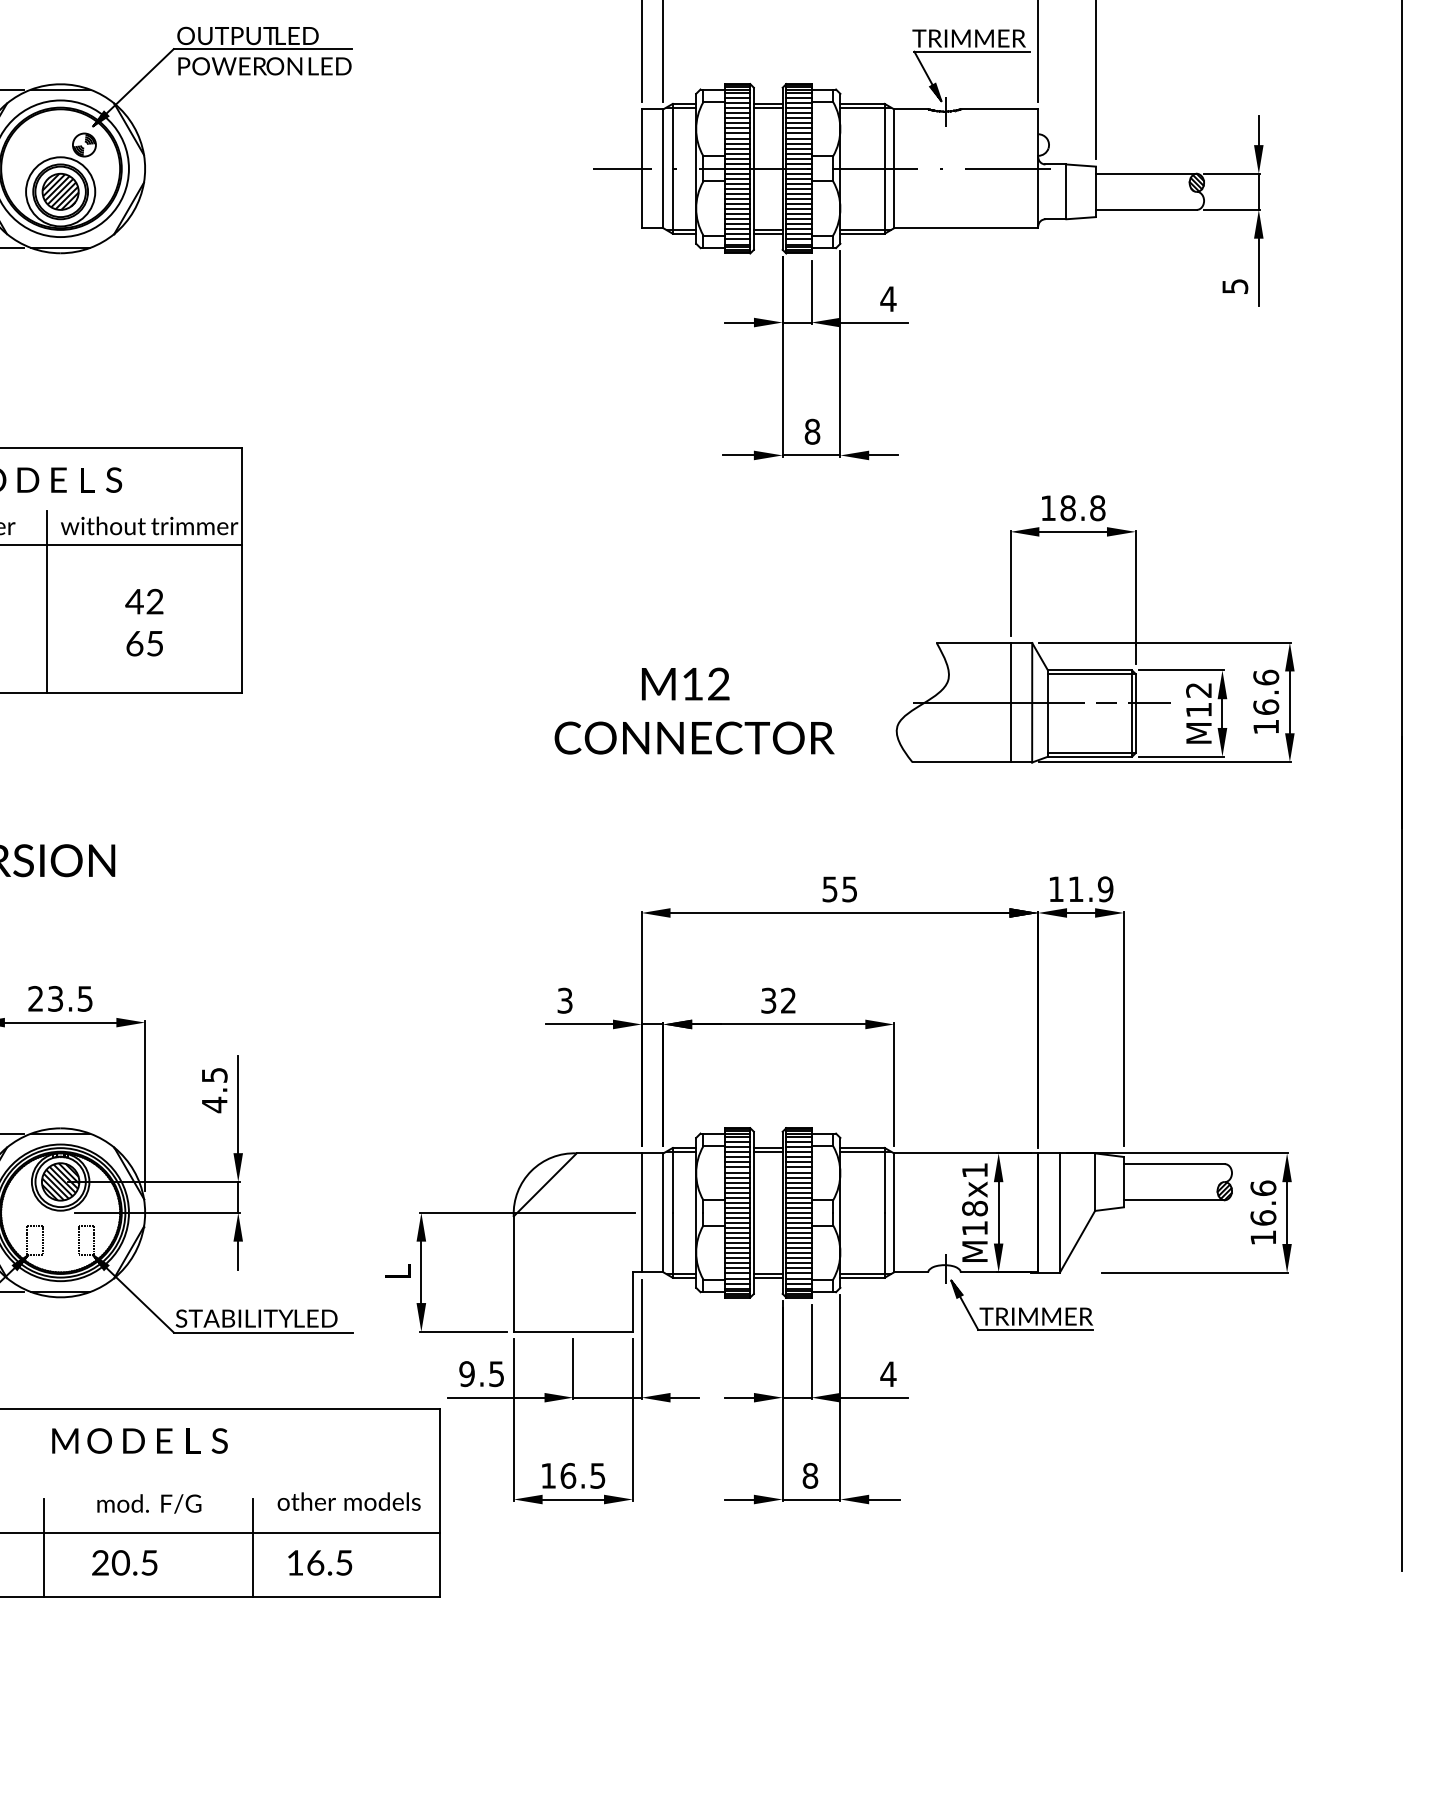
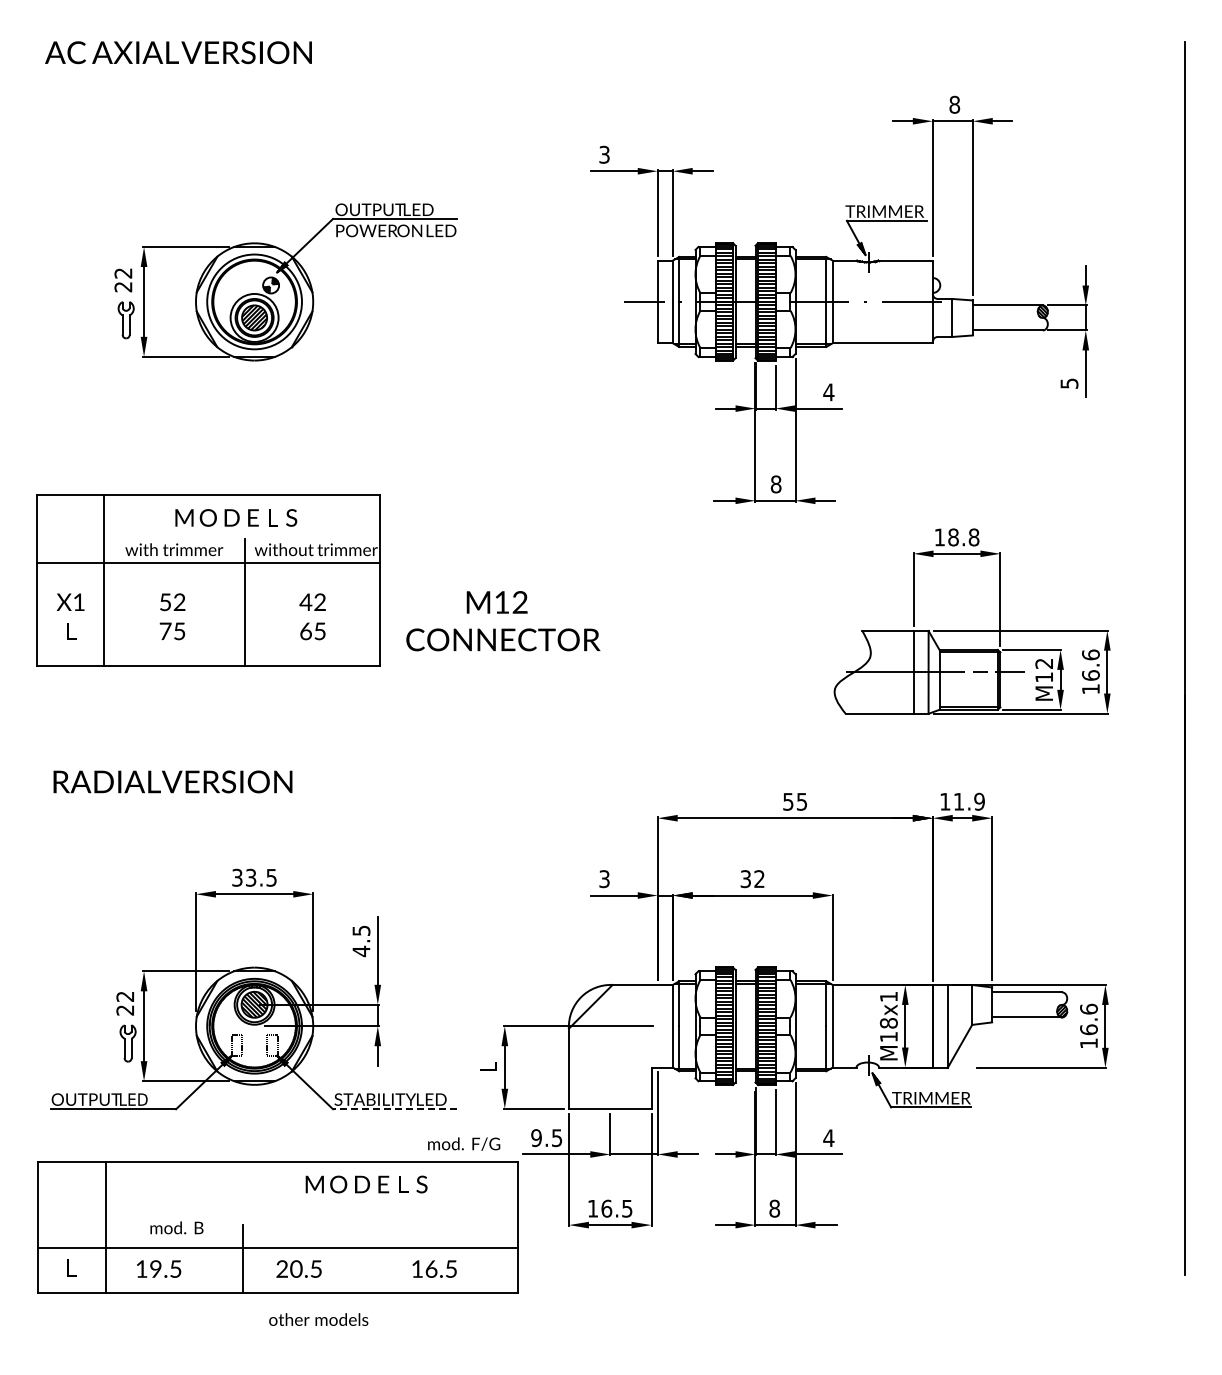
text: (694, 711) -> (503, 621), moved
text: (36, 998) -> (237, 877), 23.5 -> 33.5
line: (641, 1211) -> (657, 1025), removed
line: (262, 1332) -> (394, 1109), solid -> dashed
text: (139, 1440) -> (366, 1184), moved
text: (348, 1501) -> (318, 1319), moved
text: (149, 1502) -> (464, 1143), moved
line: (252, 1547) -> (387, 1258), removed

